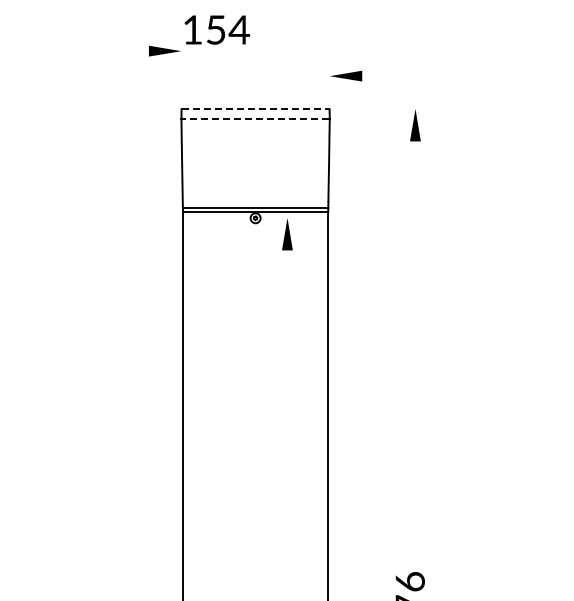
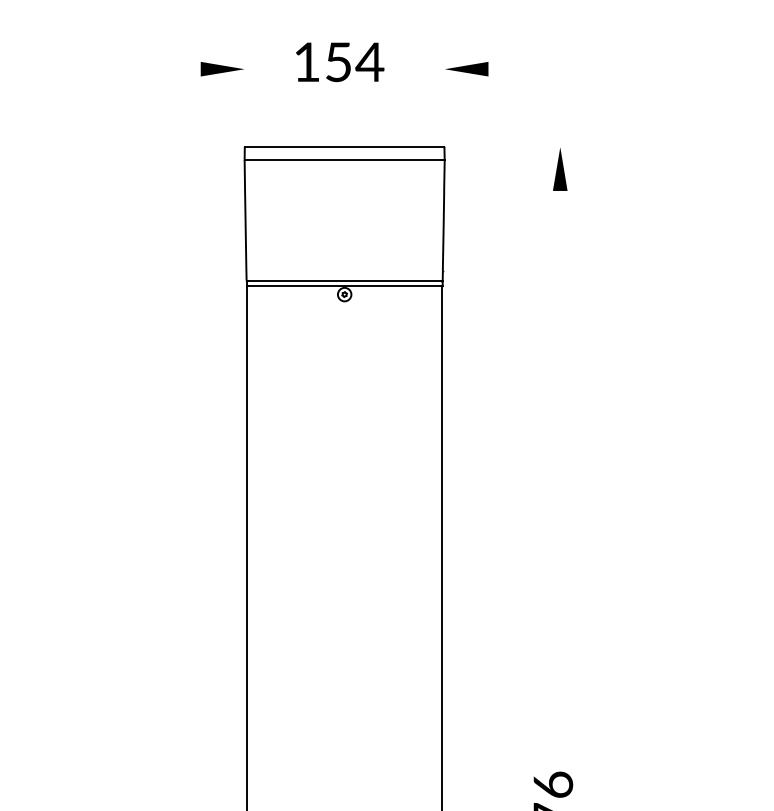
text: (216, 29) -> (339, 61), moved
part: (346, 75) -> (467, 68), moved
line: (255, 108) -> (344, 146), dashed -> solid
line: (255, 118) -> (344, 160), dashed -> solid
part: (287, 234) -> (387, 316), removed

